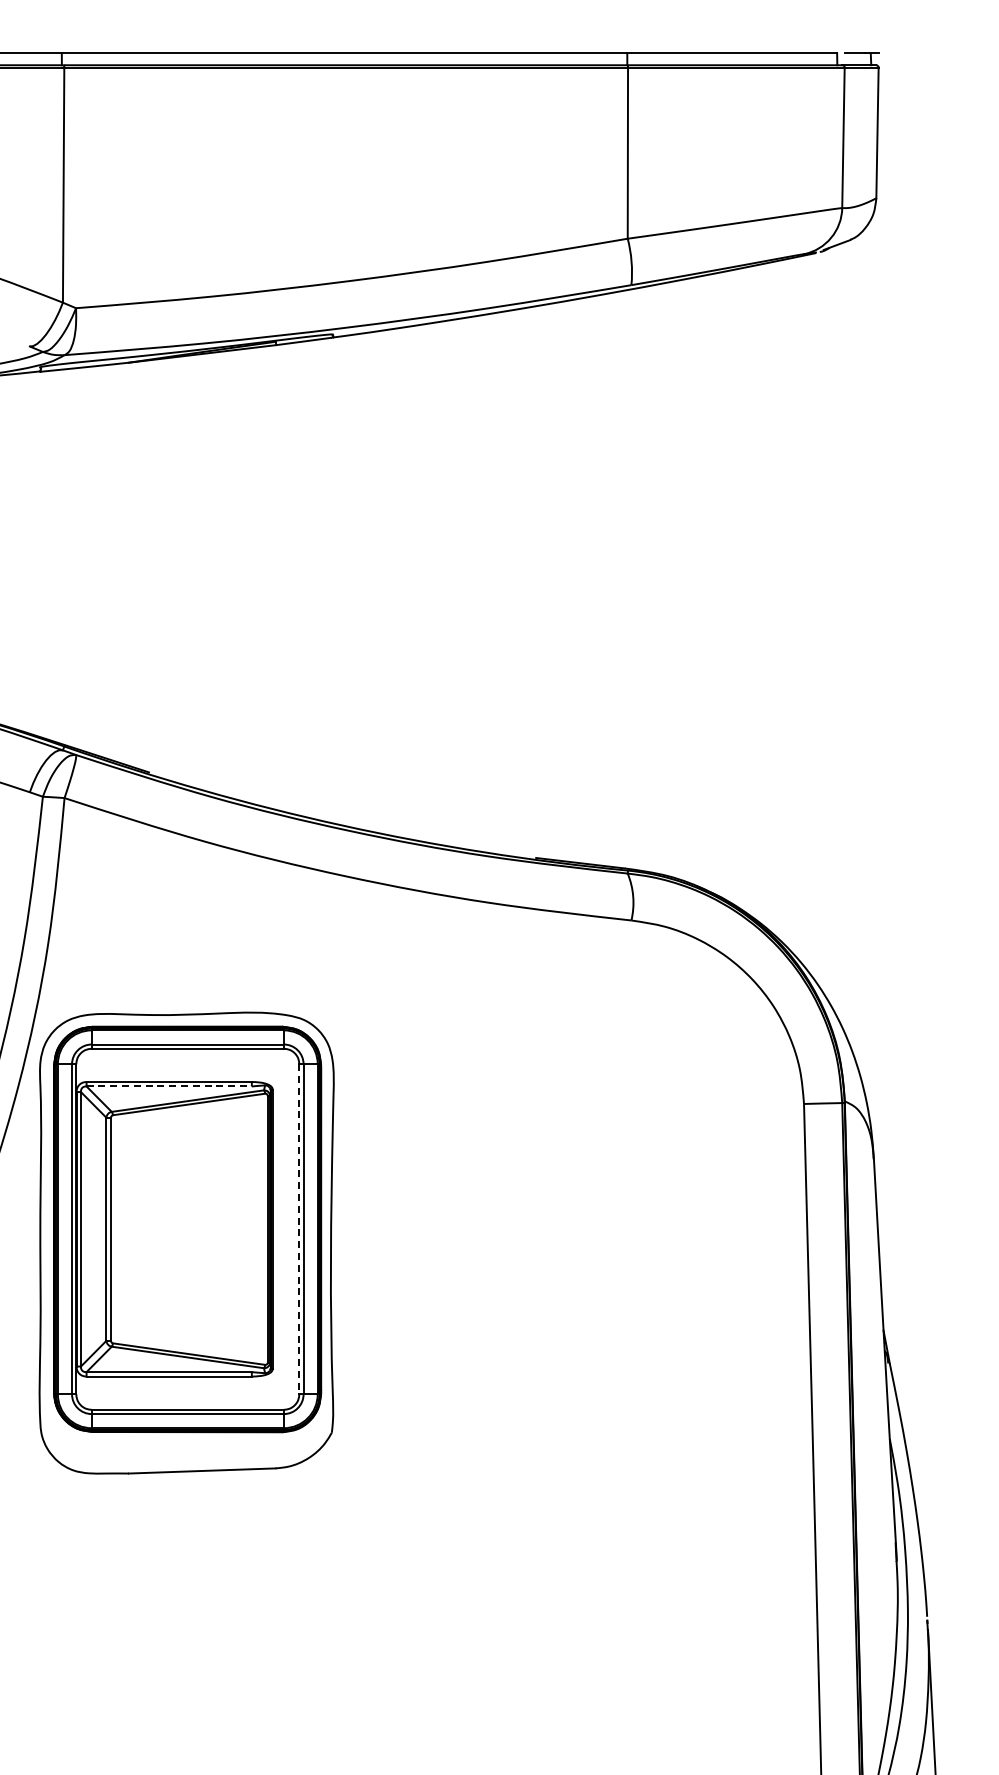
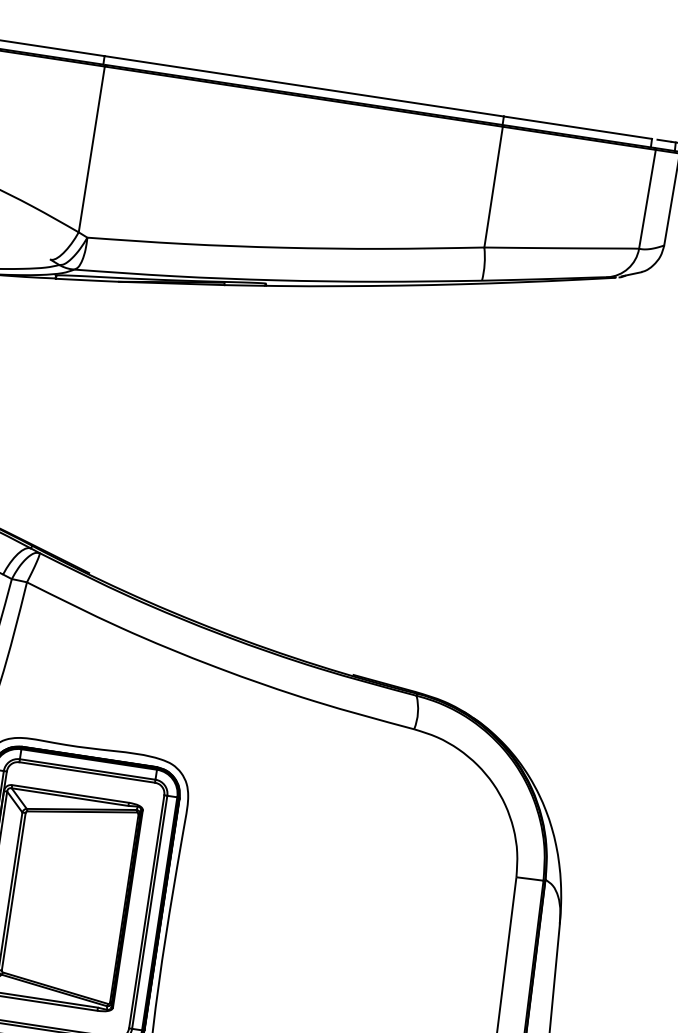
line: (169, 1086) -> (70, 797), dashed -> solid
line: (299, 1229) -> (146, 912), dashed -> solid

